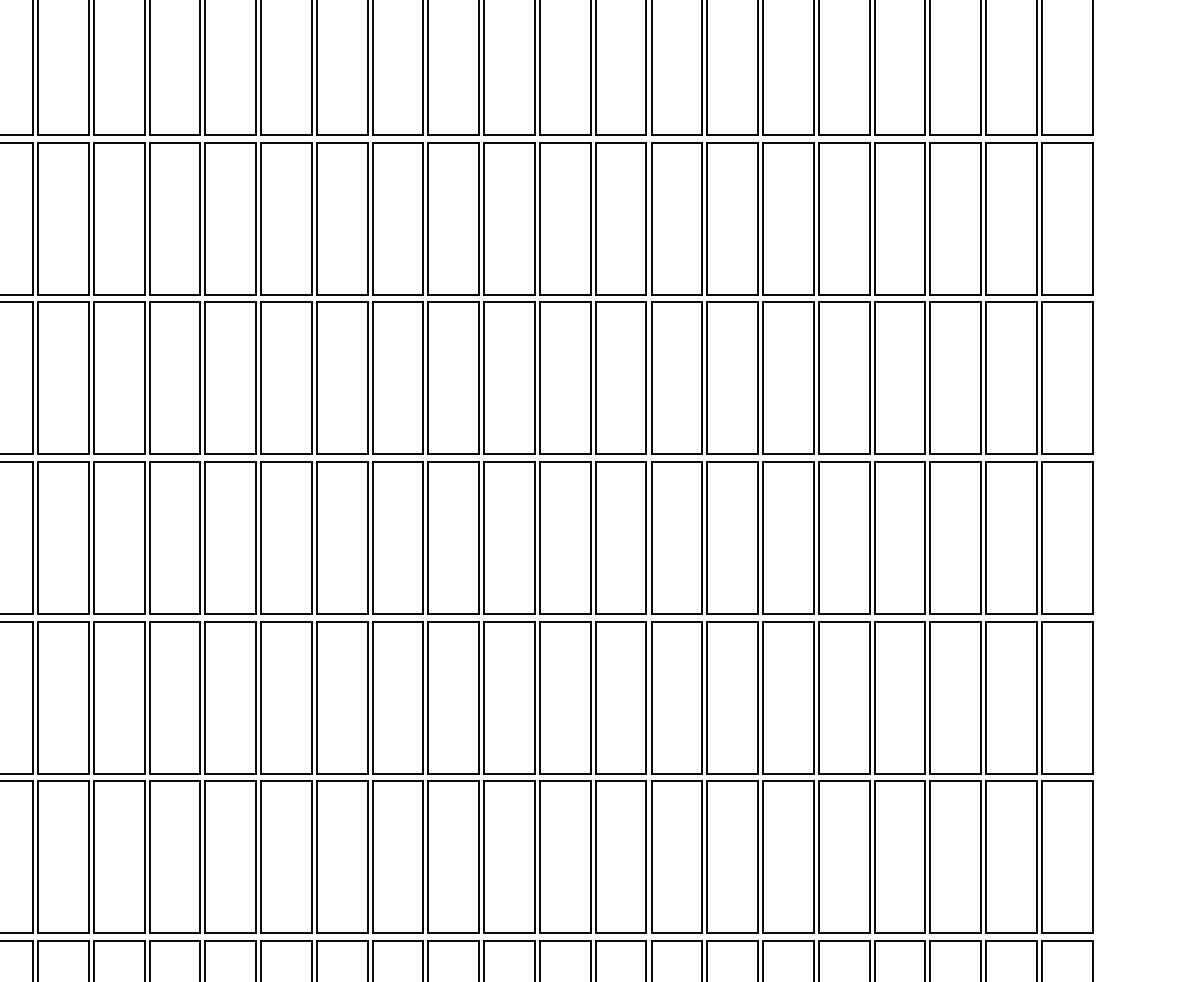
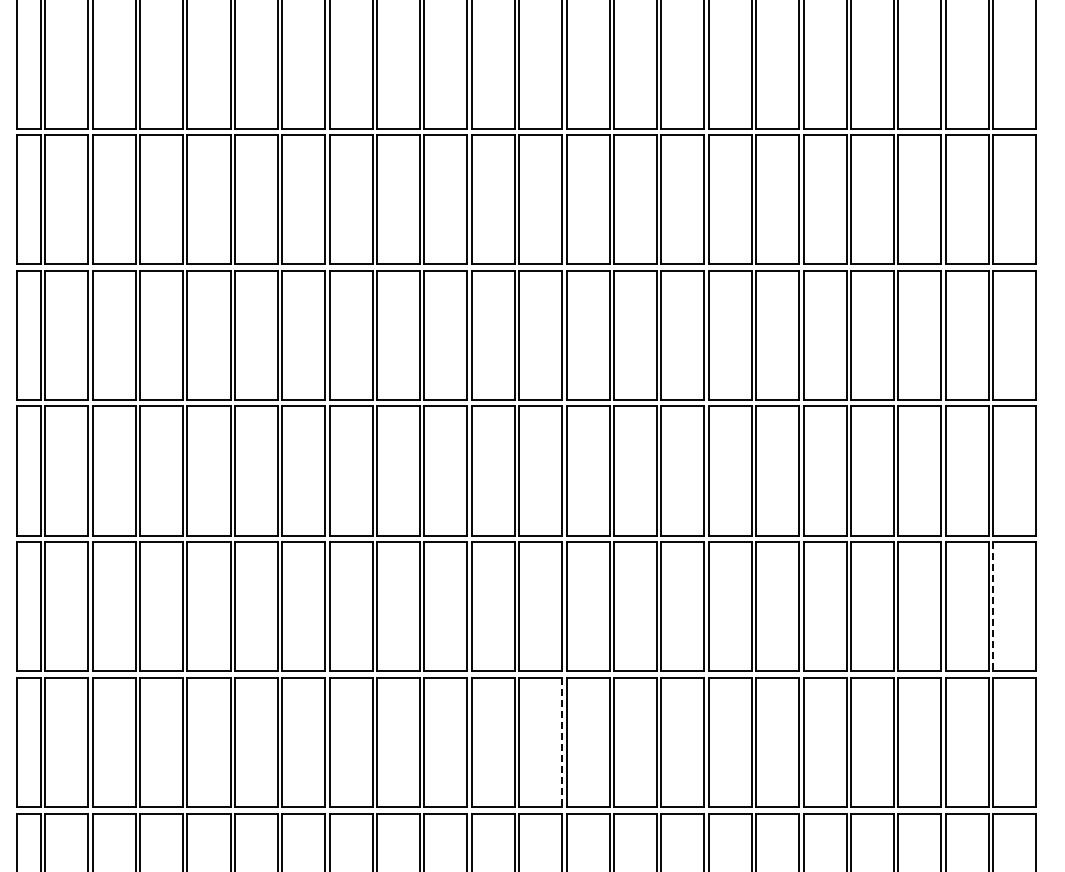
line: (1042, 697) -> (993, 606), solid -> dashed
line: (535, 857) -> (562, 742), solid -> dashed

